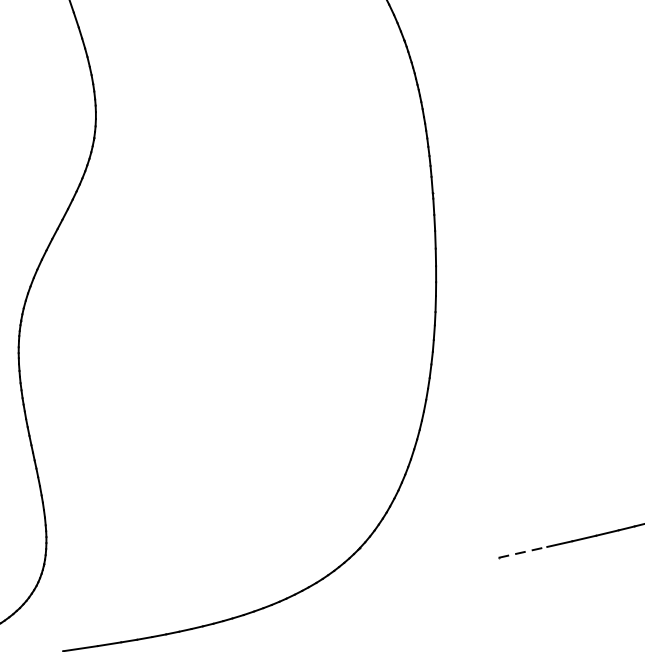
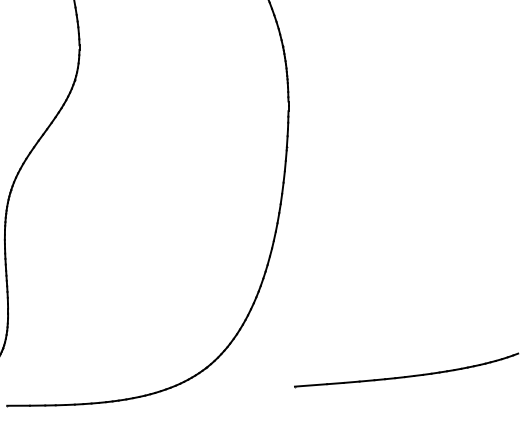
line: (523, 552) -> (311, 385), dashed -> solid

